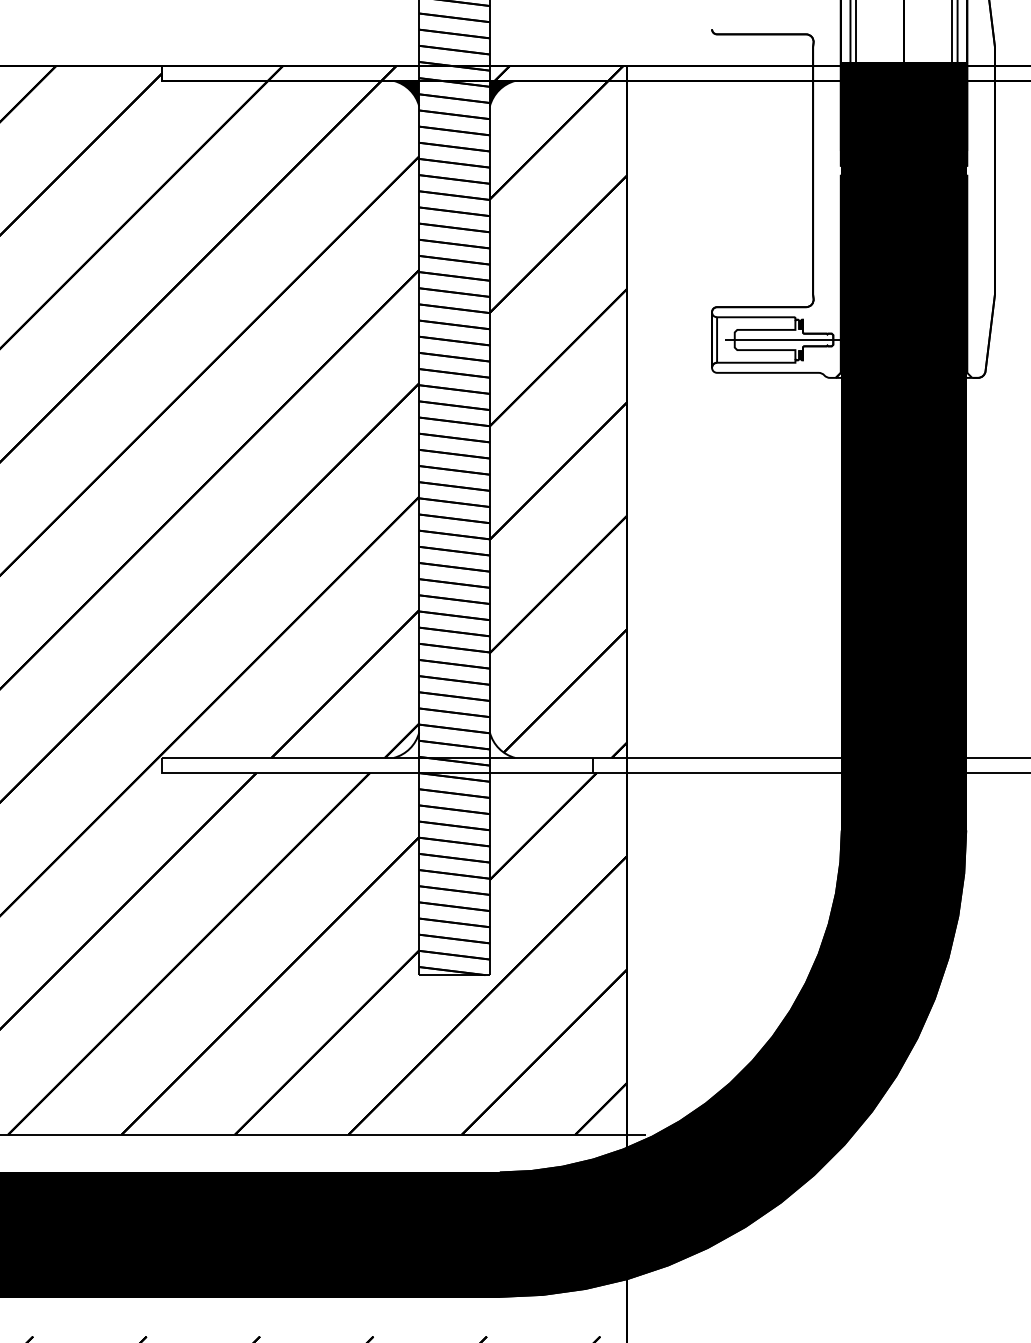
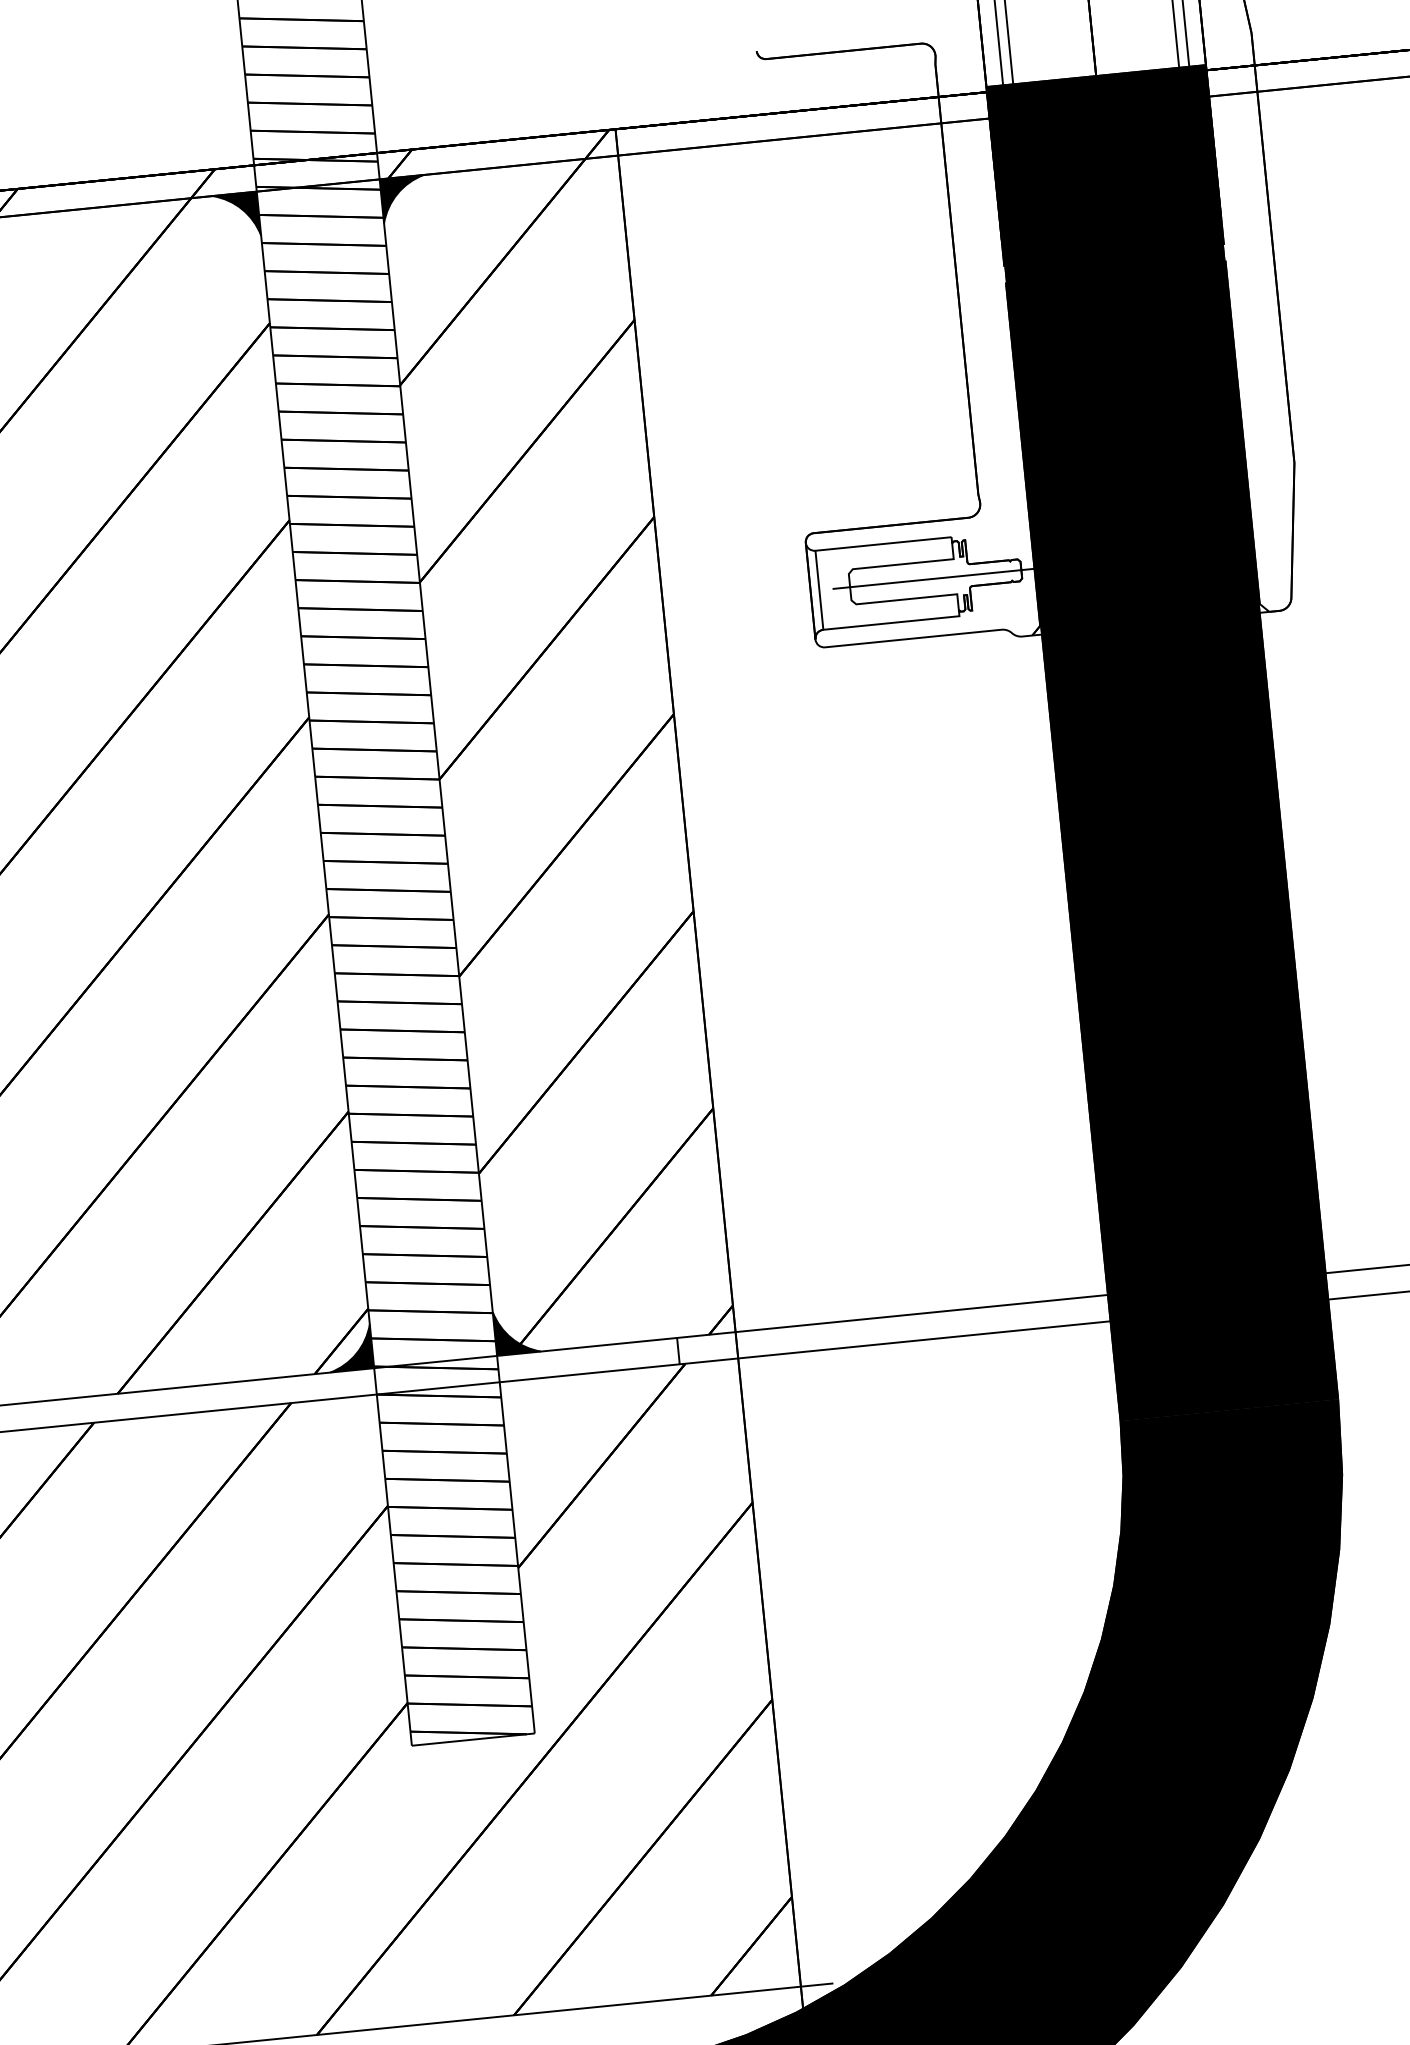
fill: (406, 744) -> (349, 1347), added
fill: (502, 744) -> (516, 1330), added

